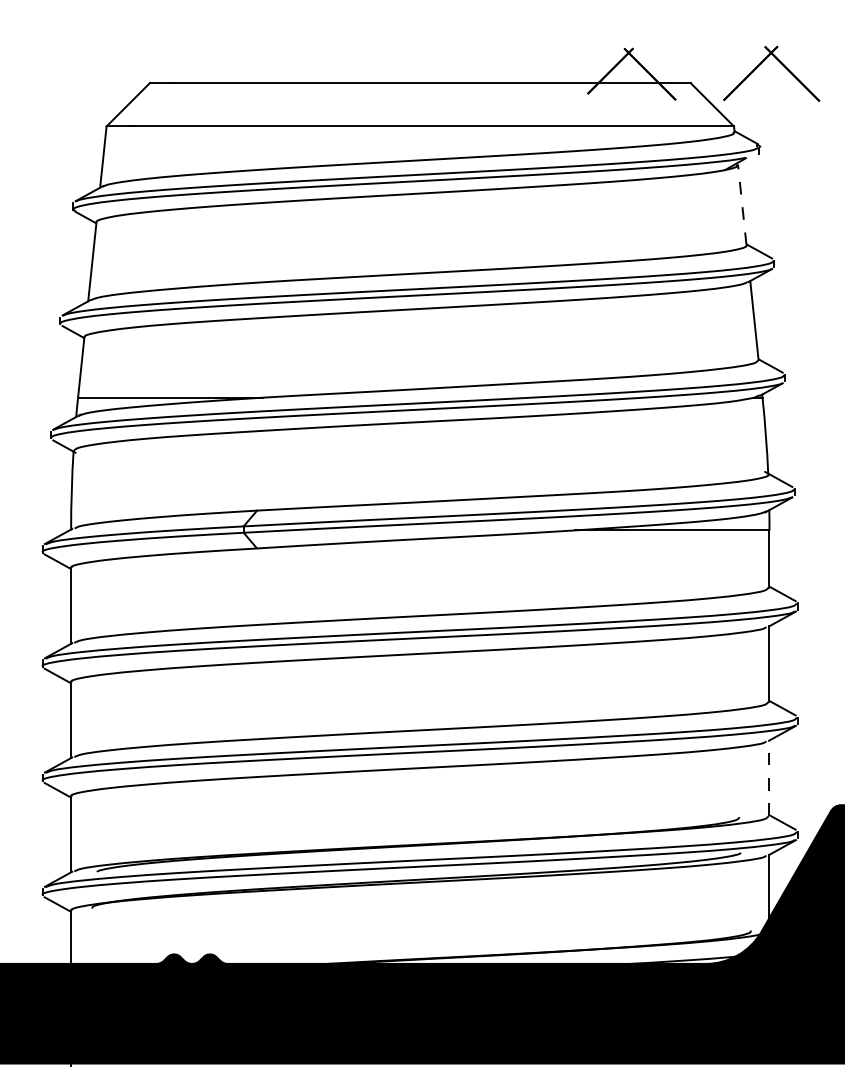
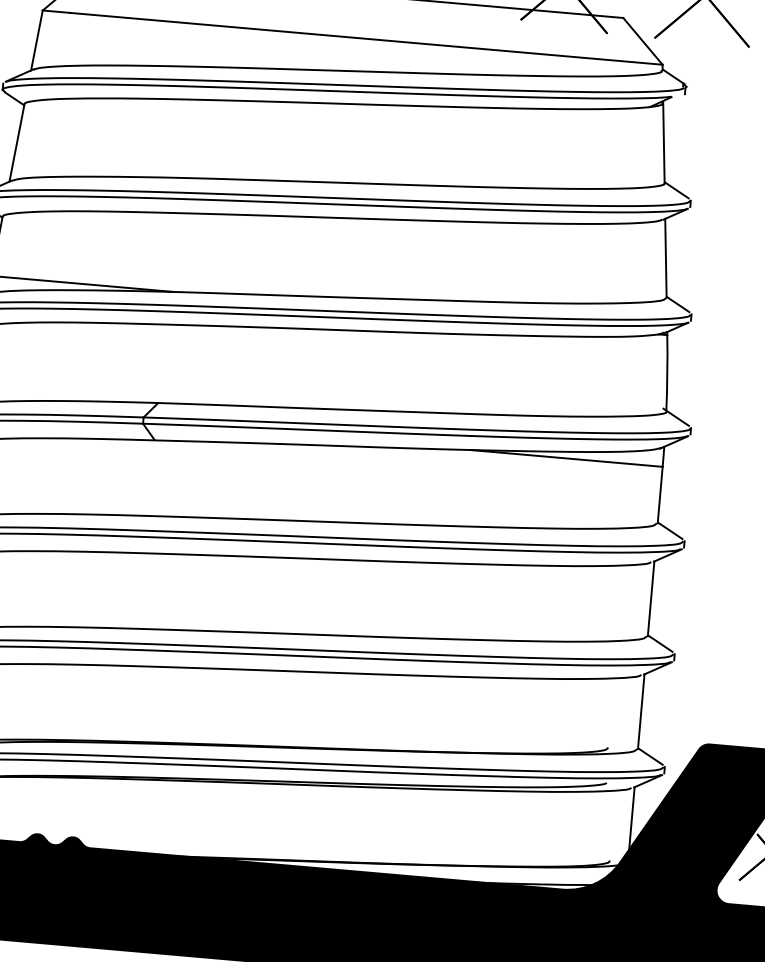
line: (742, 204) -> (664, 142), dashed -> solid
line: (769, 778) -> (641, 711), dashed -> solid

